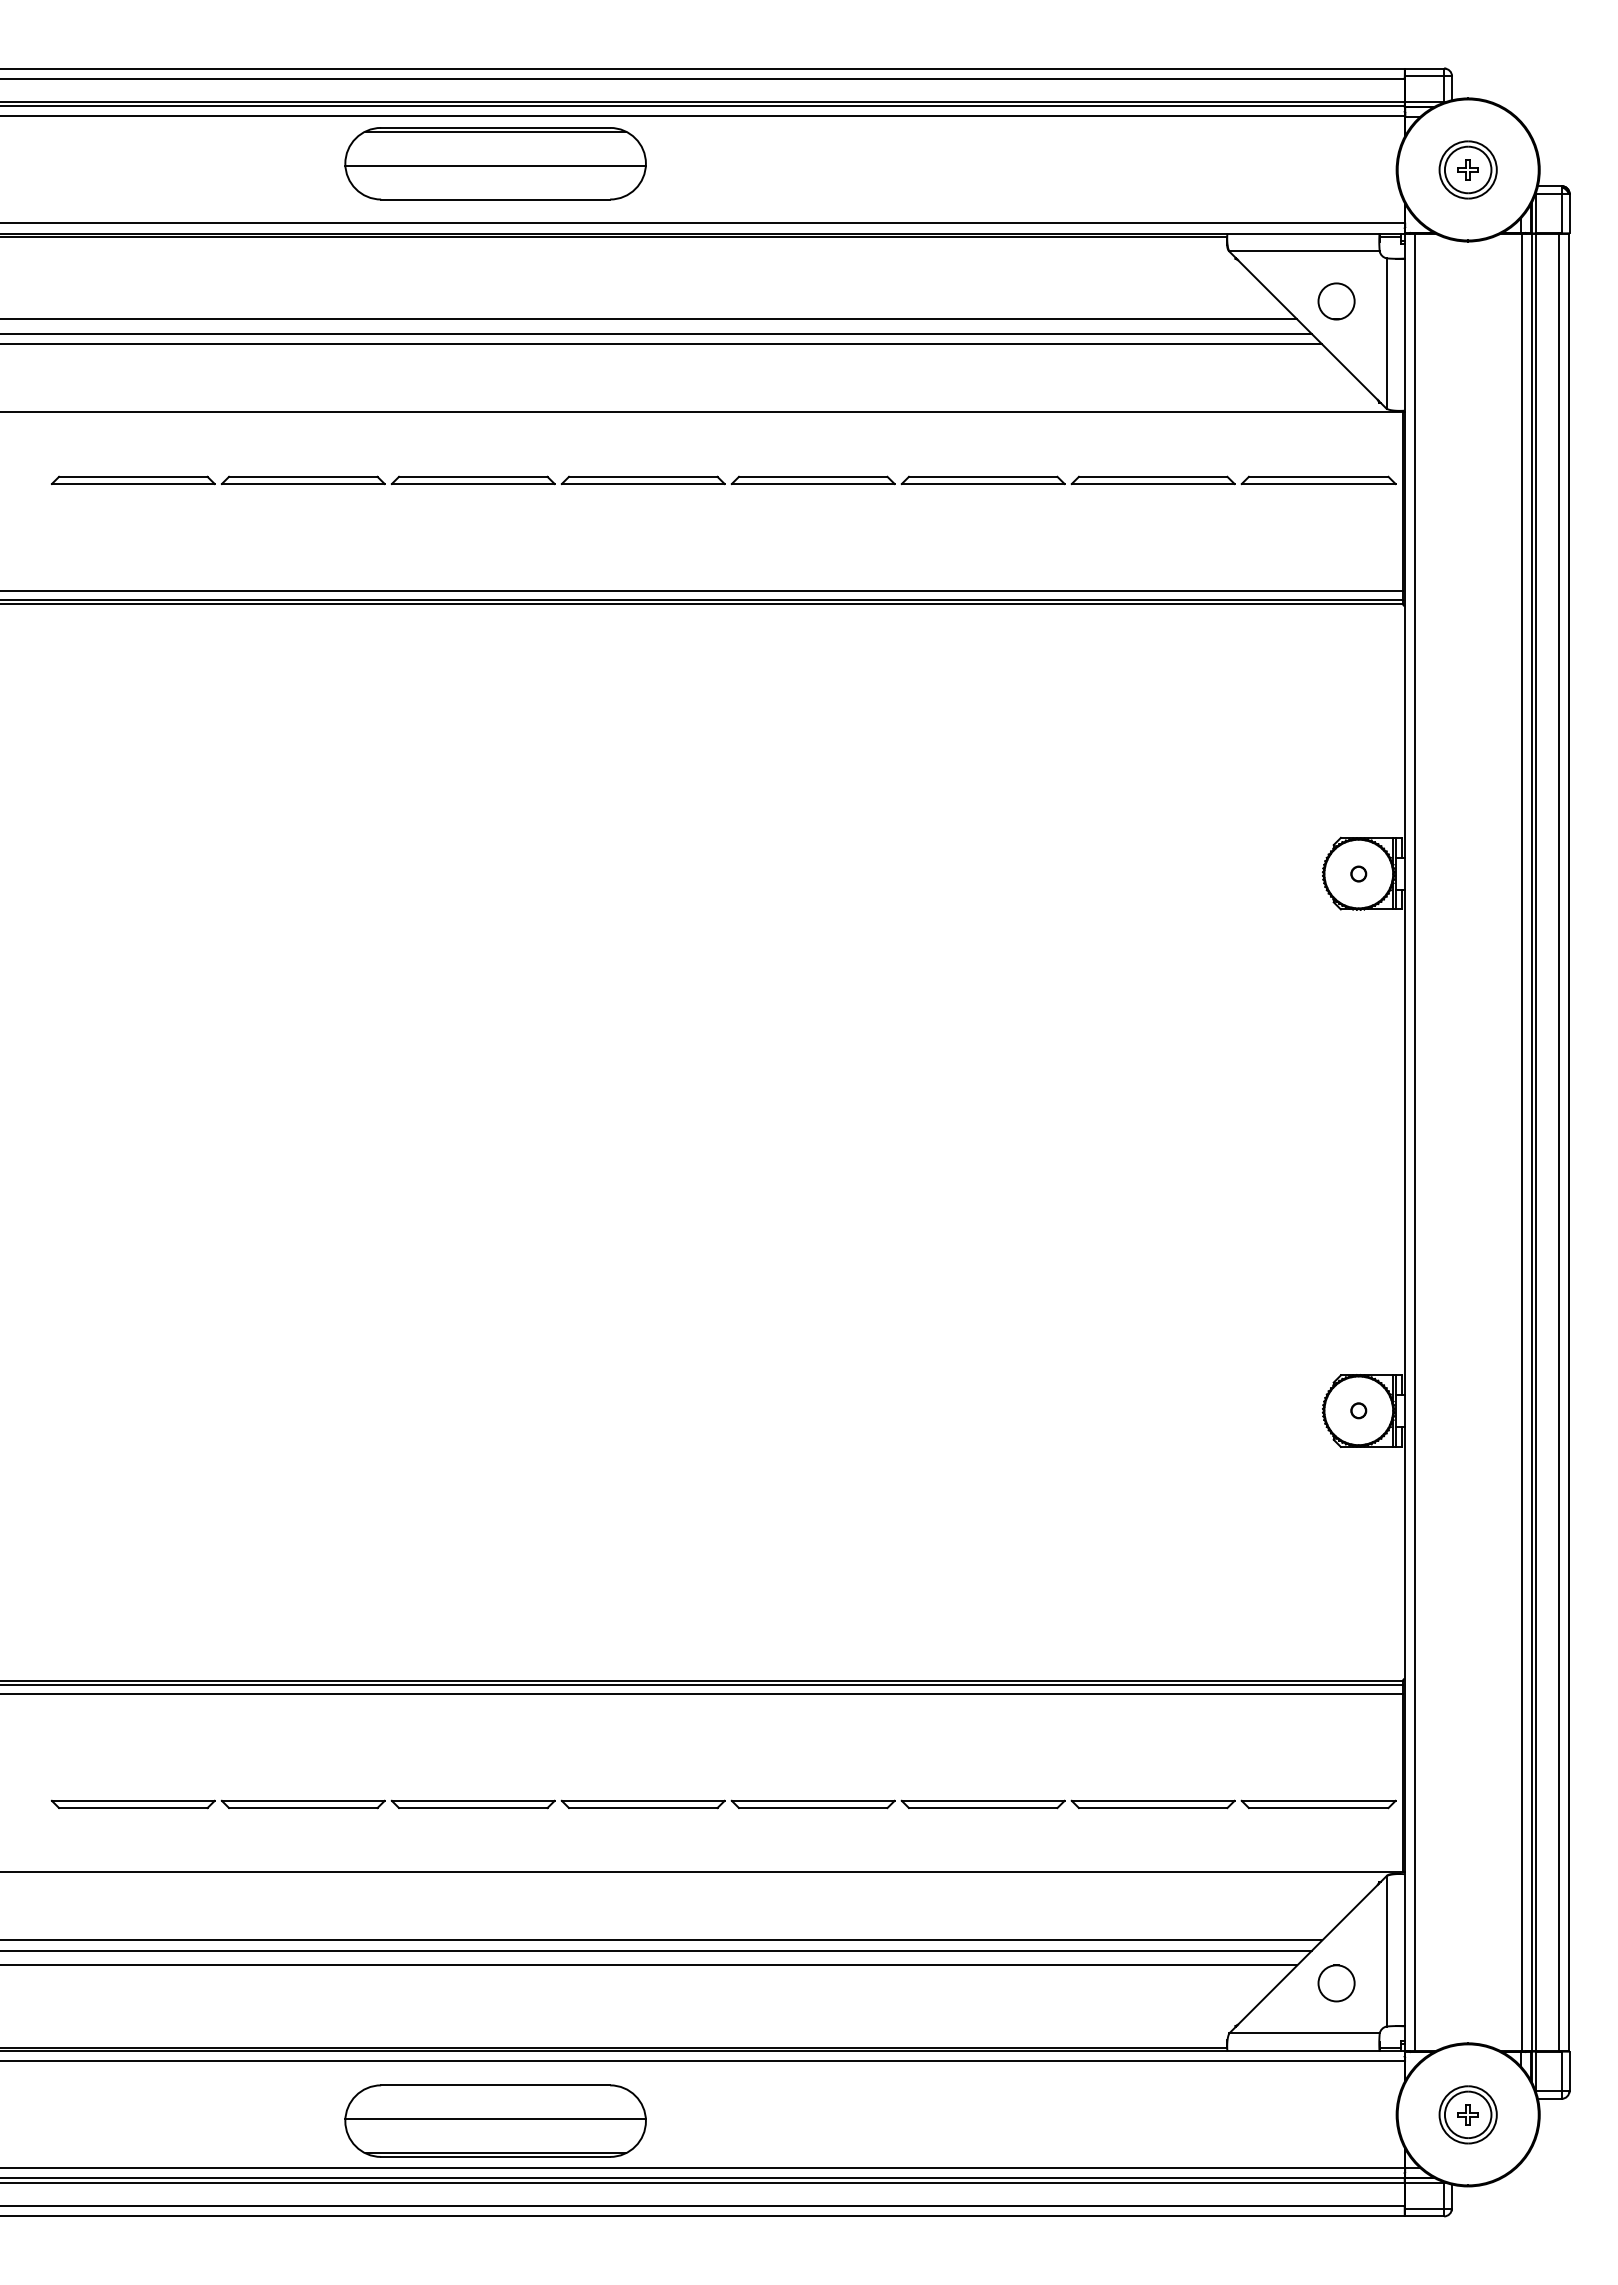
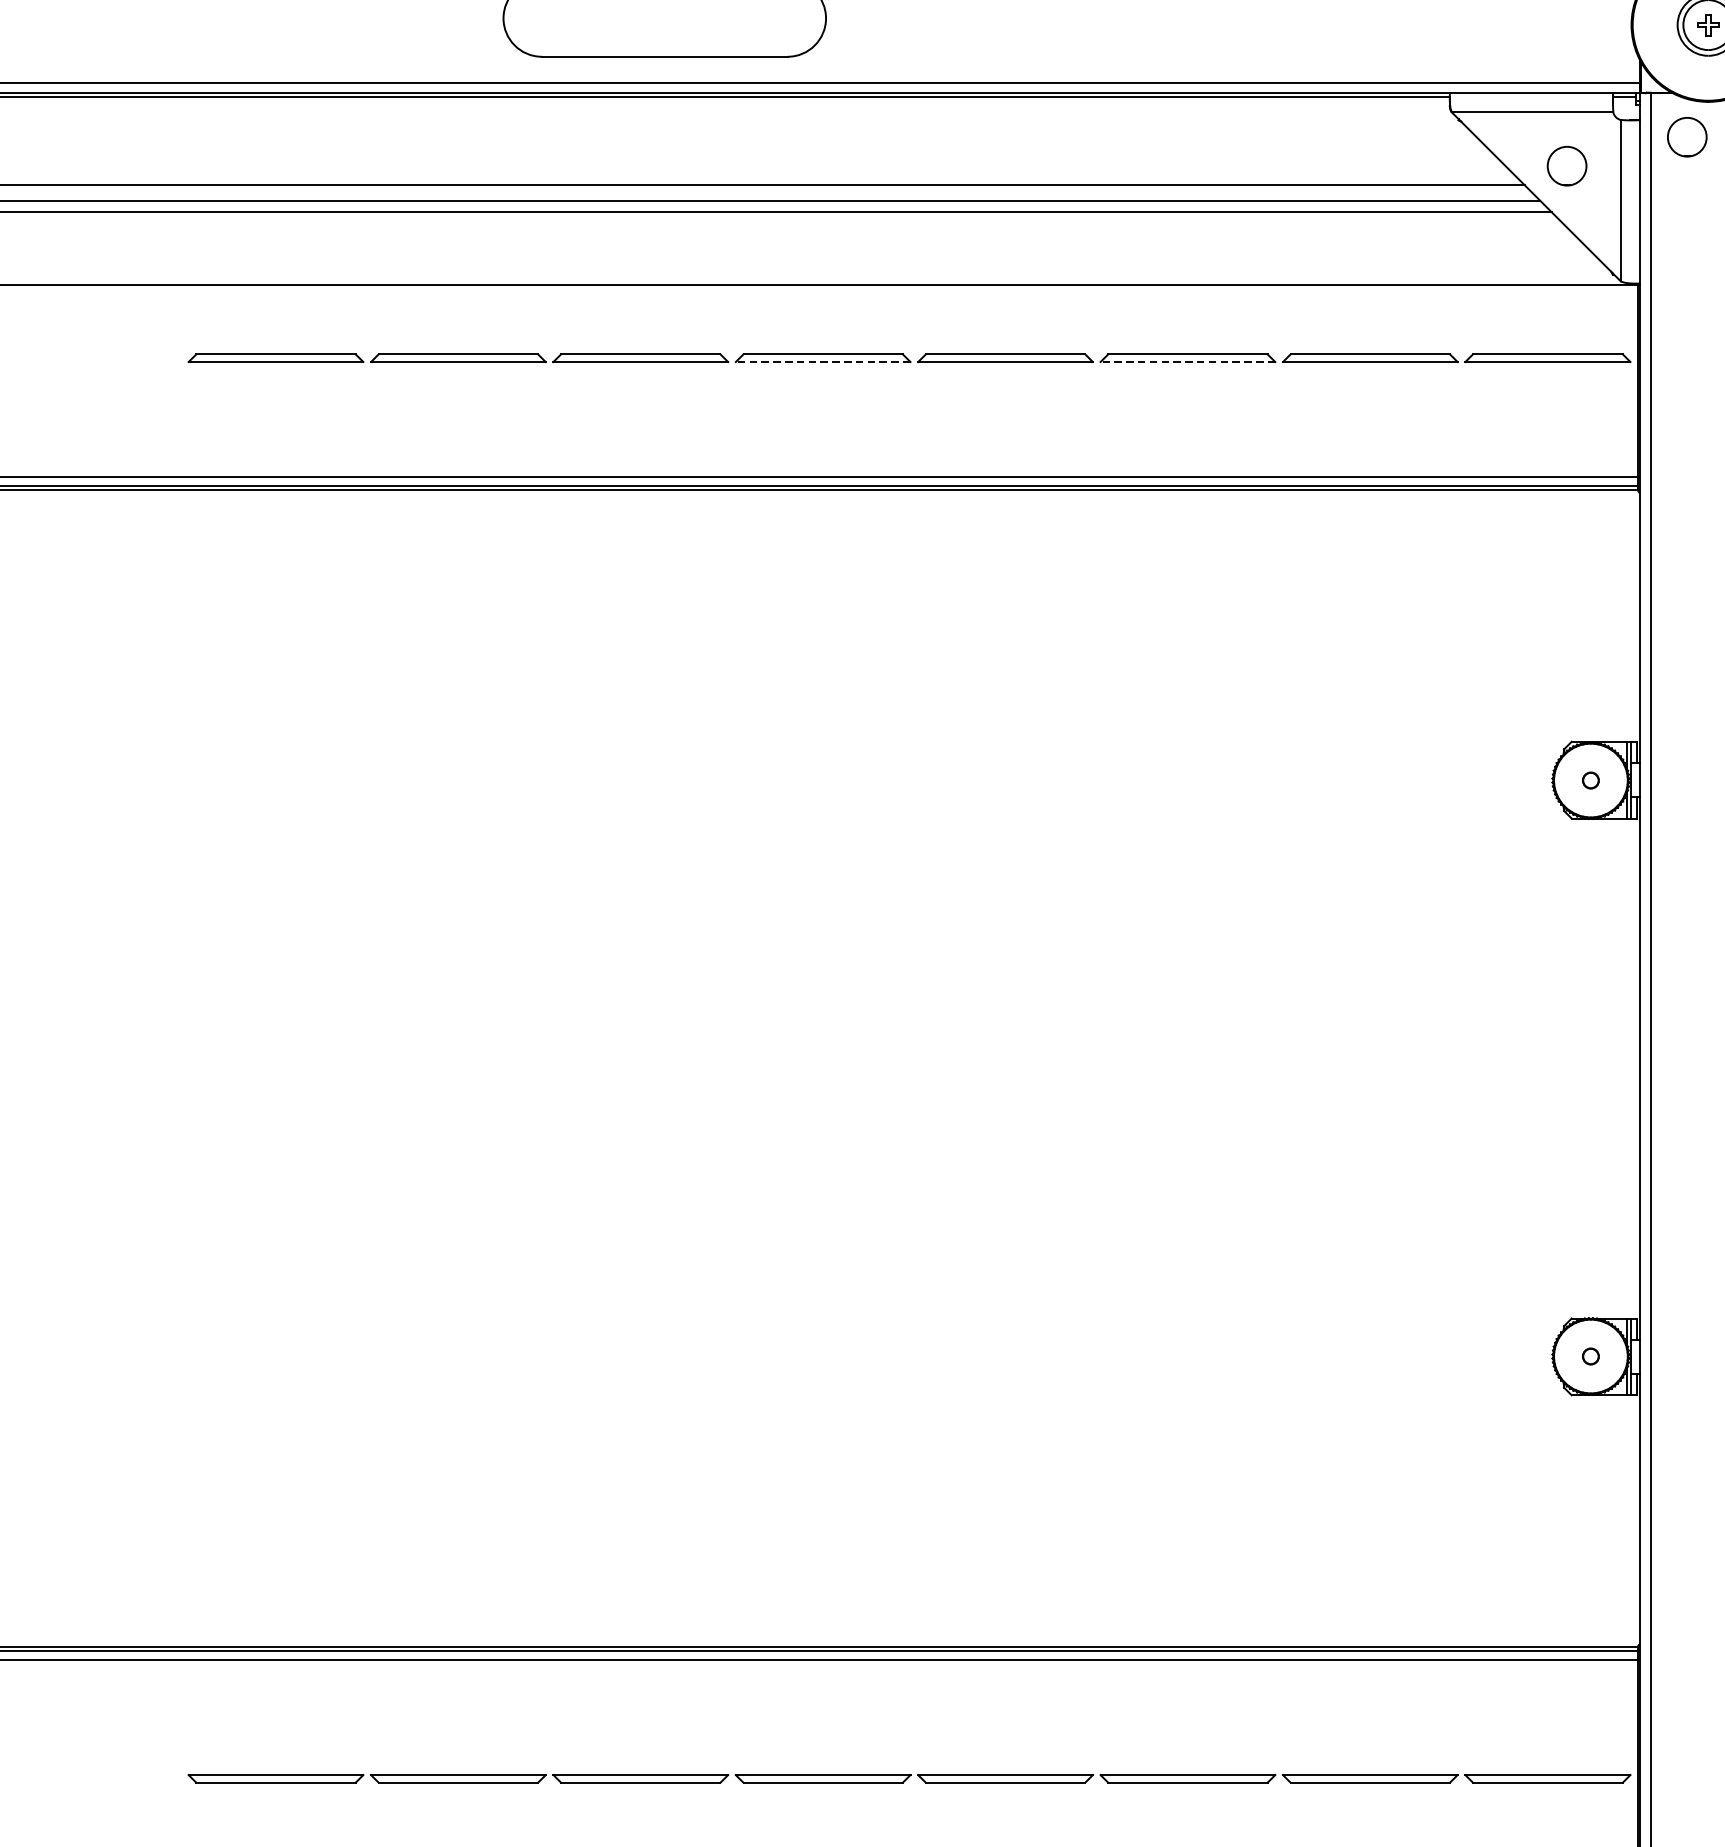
line: (495, 165) -> (664, 20), removed
circle: (1448, 274) -> (1687, 137), added
line: (642, 484) -> (822, 362), solid -> dashed
line: (982, 484) -> (1187, 362), solid -> dashed

